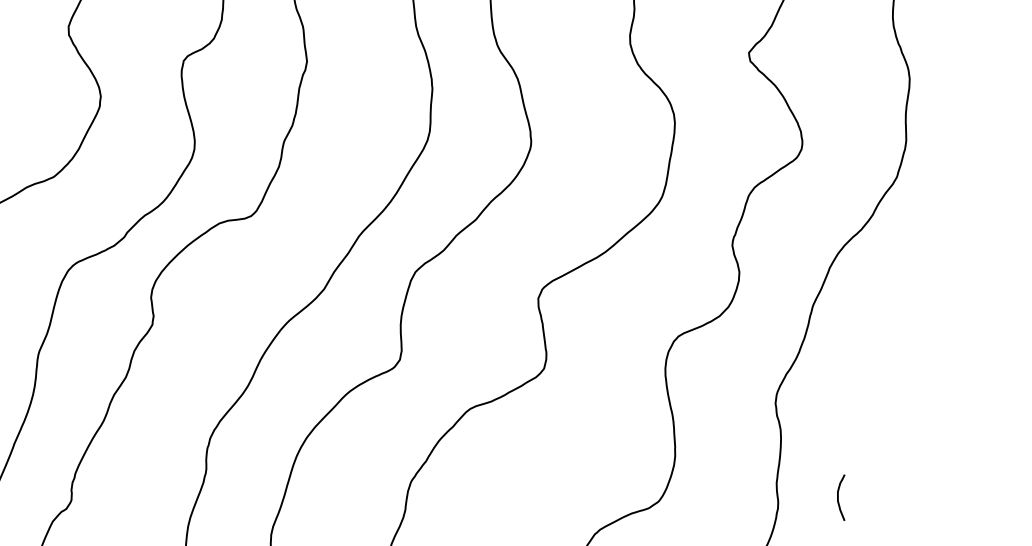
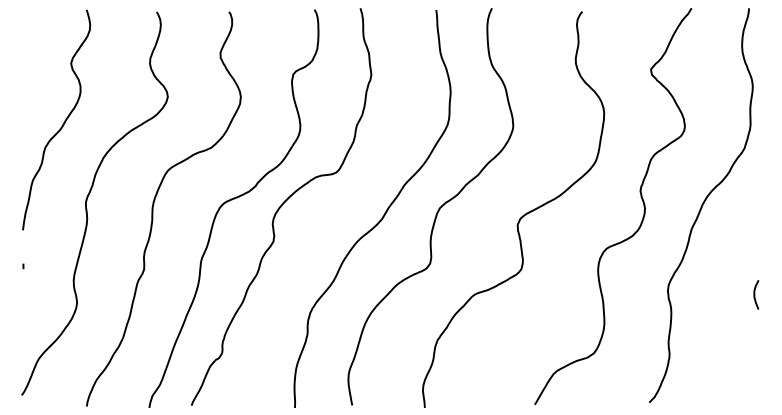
curve: (839, 497) -> (755, 294), moved

